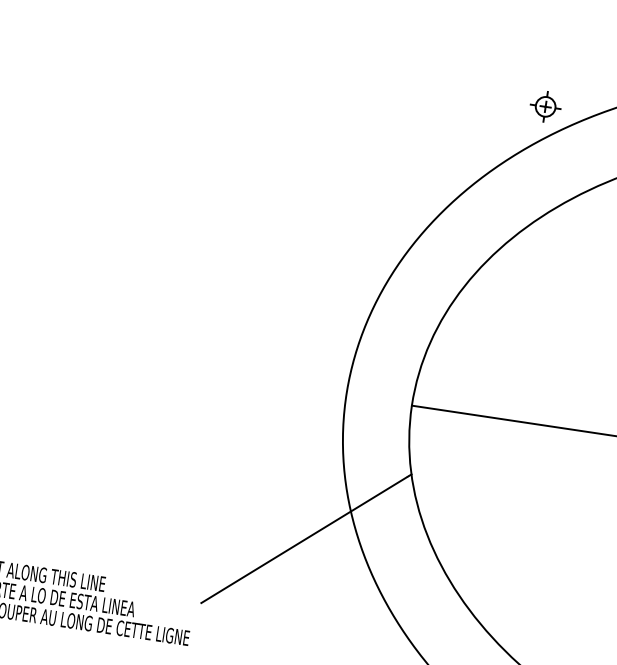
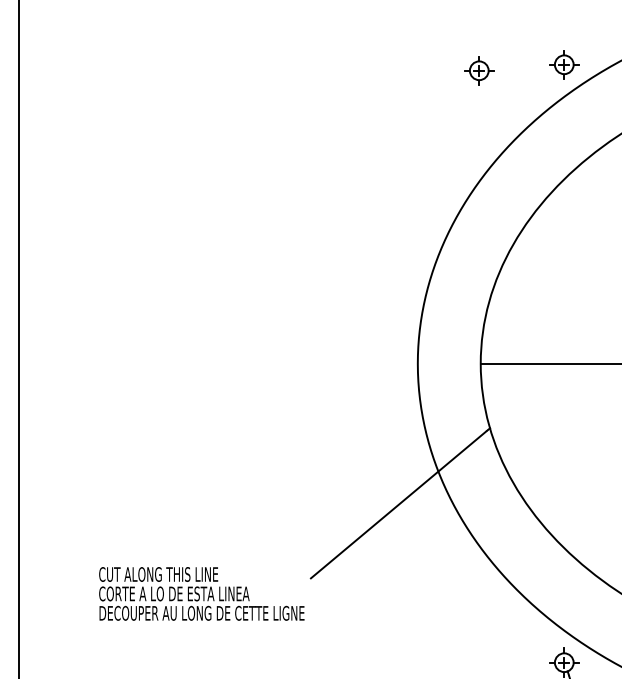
part: (456, 99) -> (479, 70), added

